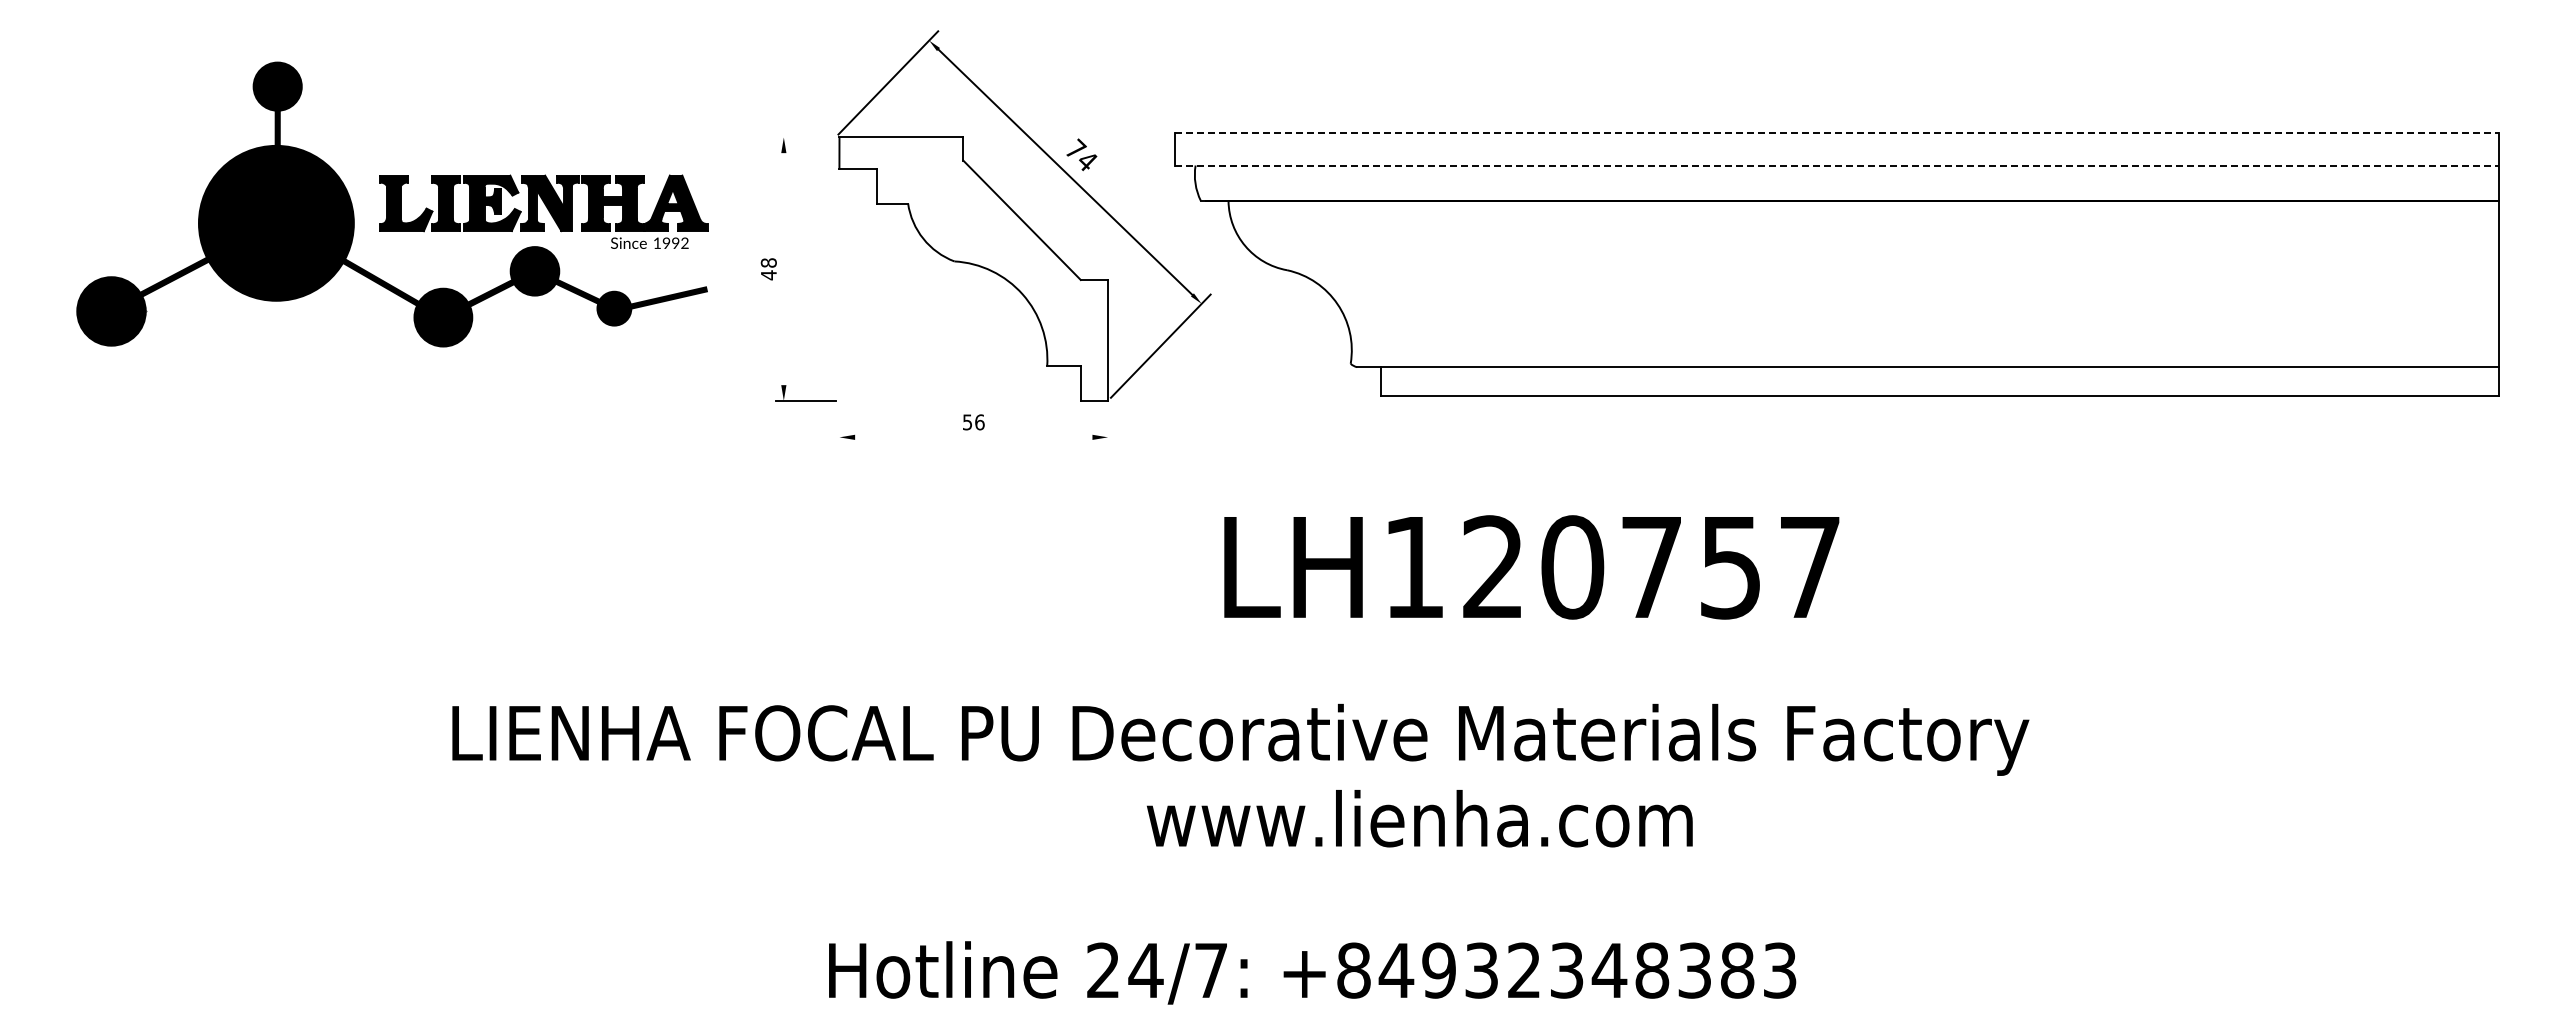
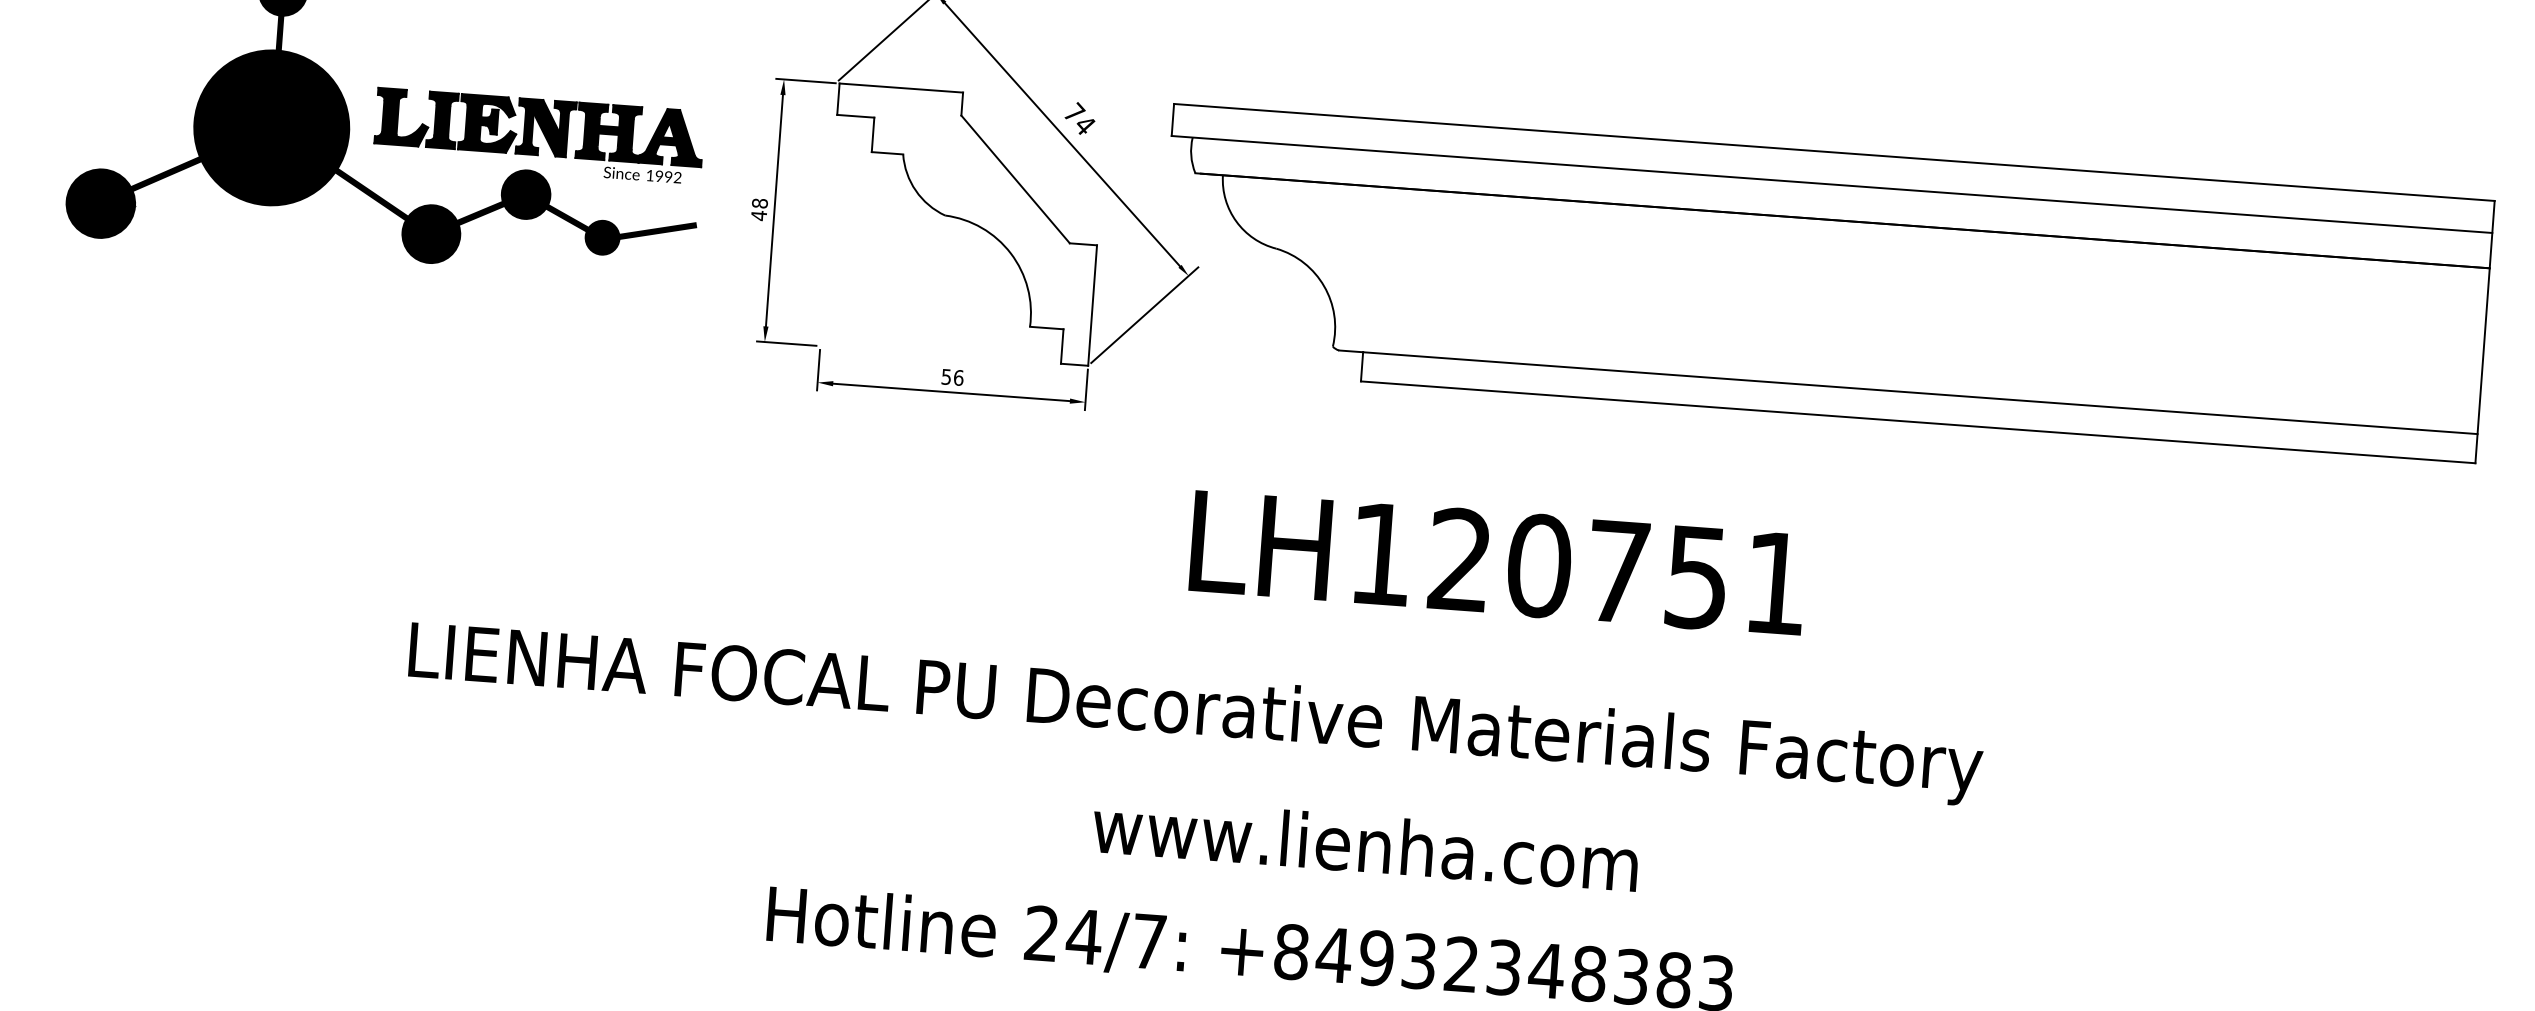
line: (1837, 133) -> (1835, 152), dashed -> solid
line: (805, 137) -> (805, 81), added
line: (1837, 165) -> (1832, 184), dashed -> solid
line: (783, 269) -> (774, 211), added
line: (839, 424) -> (818, 369), added
line: (1108, 424) -> (1086, 389), added
line: (973, 437) -> (951, 392), added
text: (1810, 567) -> (1776, 583), LH120757 -> LH120751
text: (1419, 818) -> (1365, 844), moved

